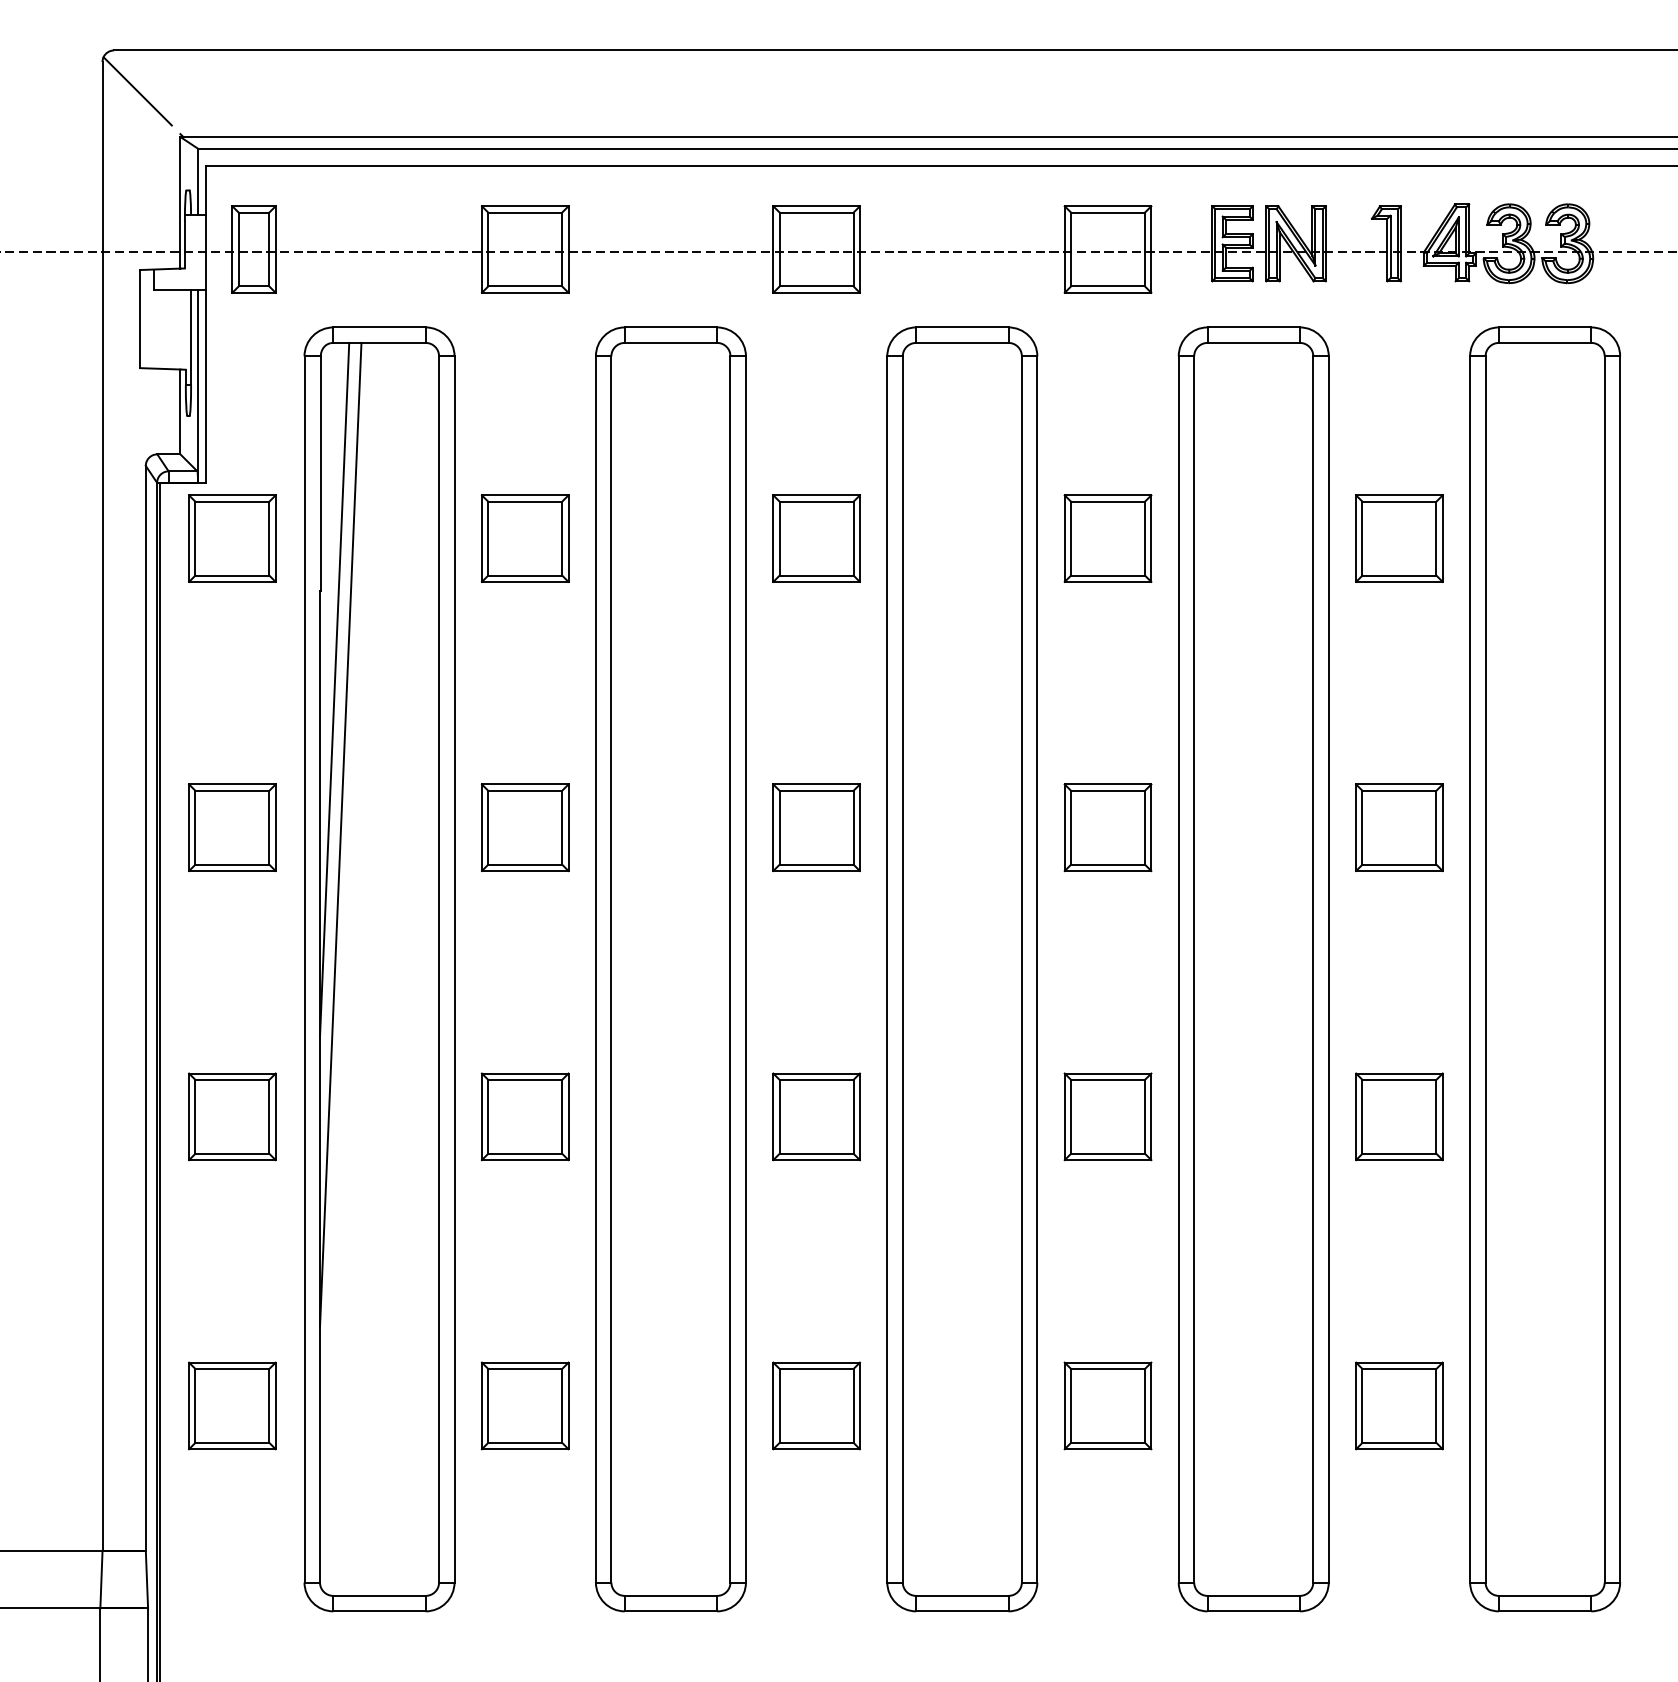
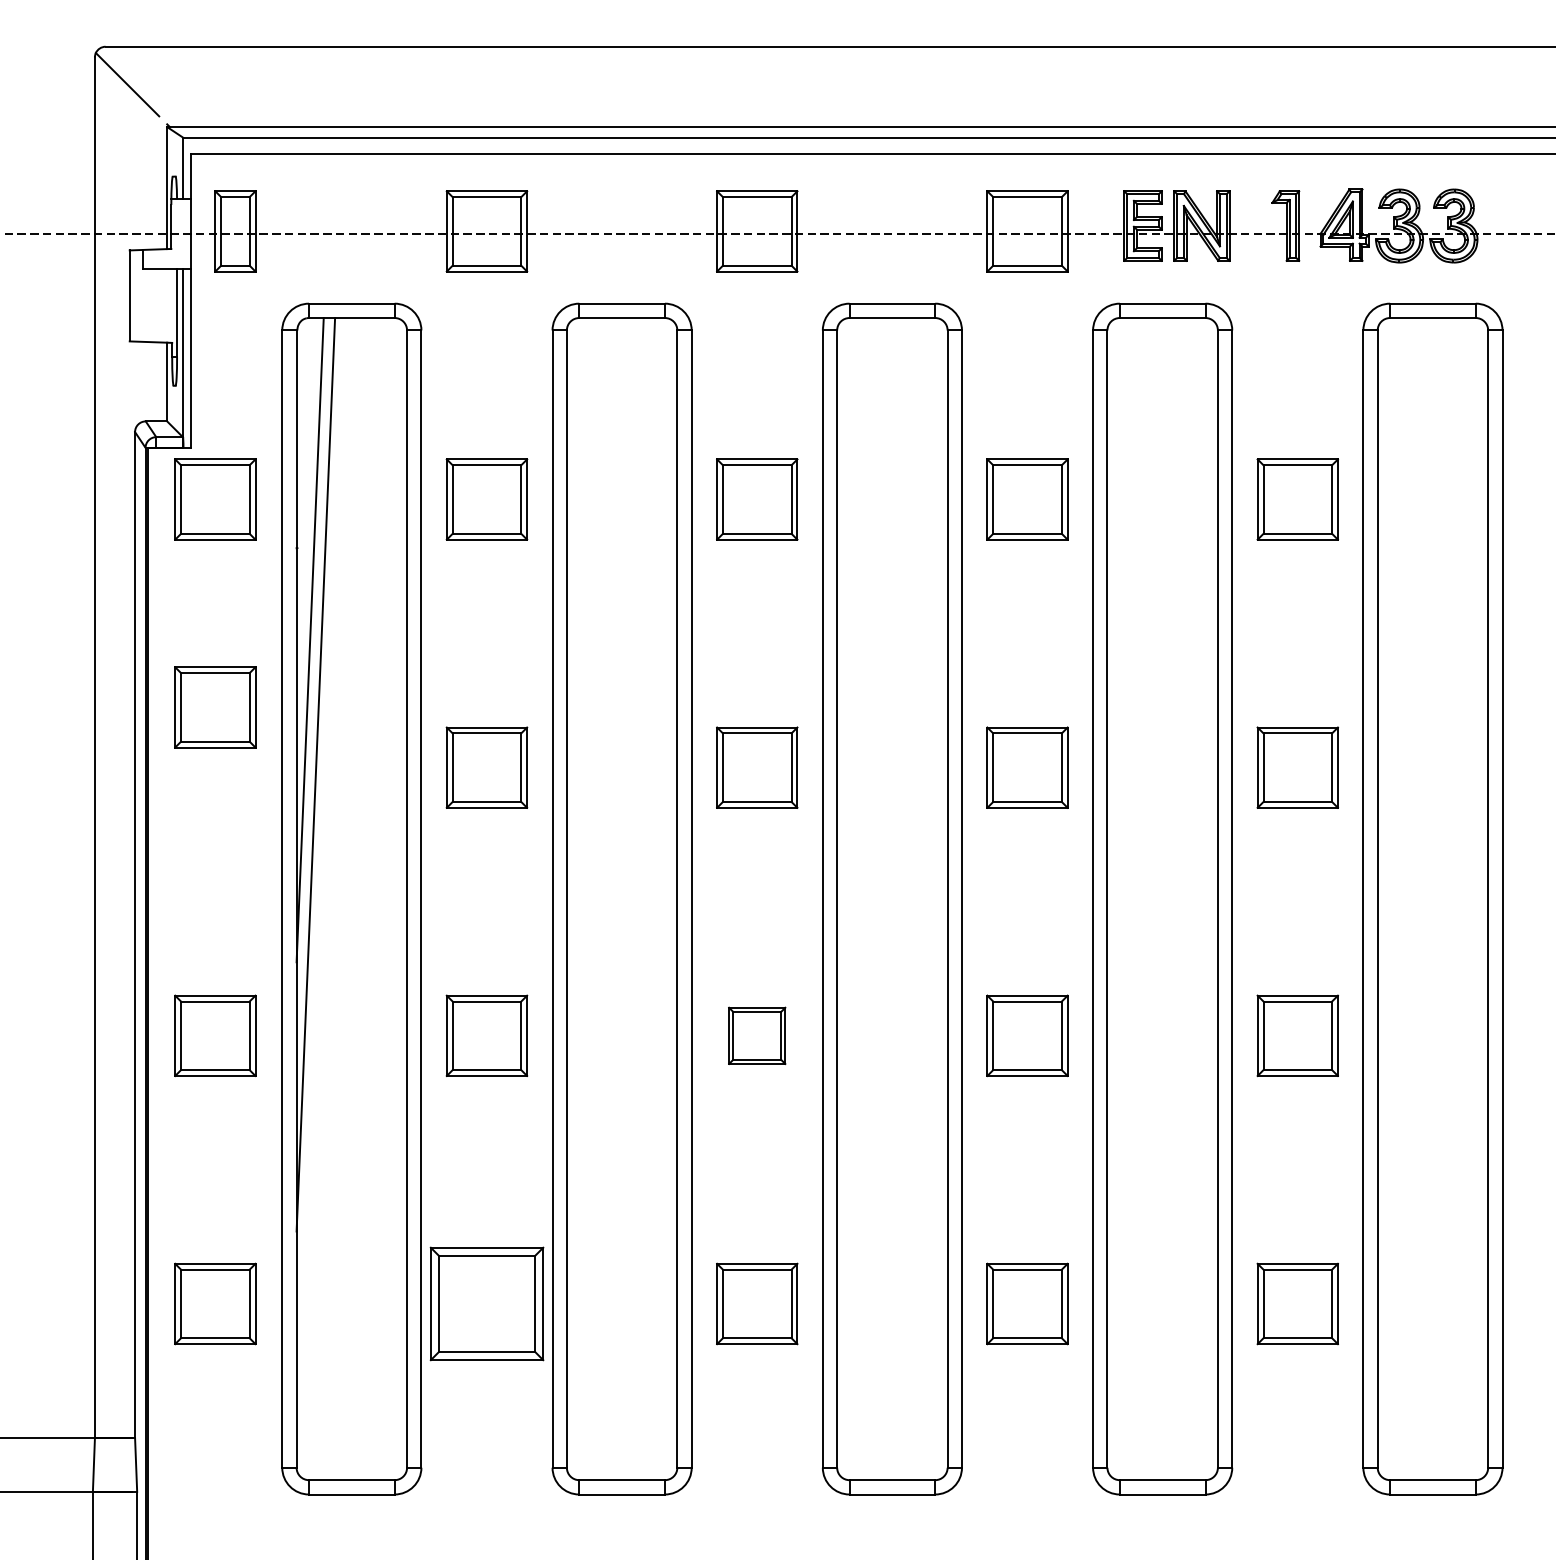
part: (232, 827) -> (215, 707), moved
part: (816, 1116) -> (757, 1035), size x0.7
part: (524, 1405) -> (486, 1303), size x1.4

